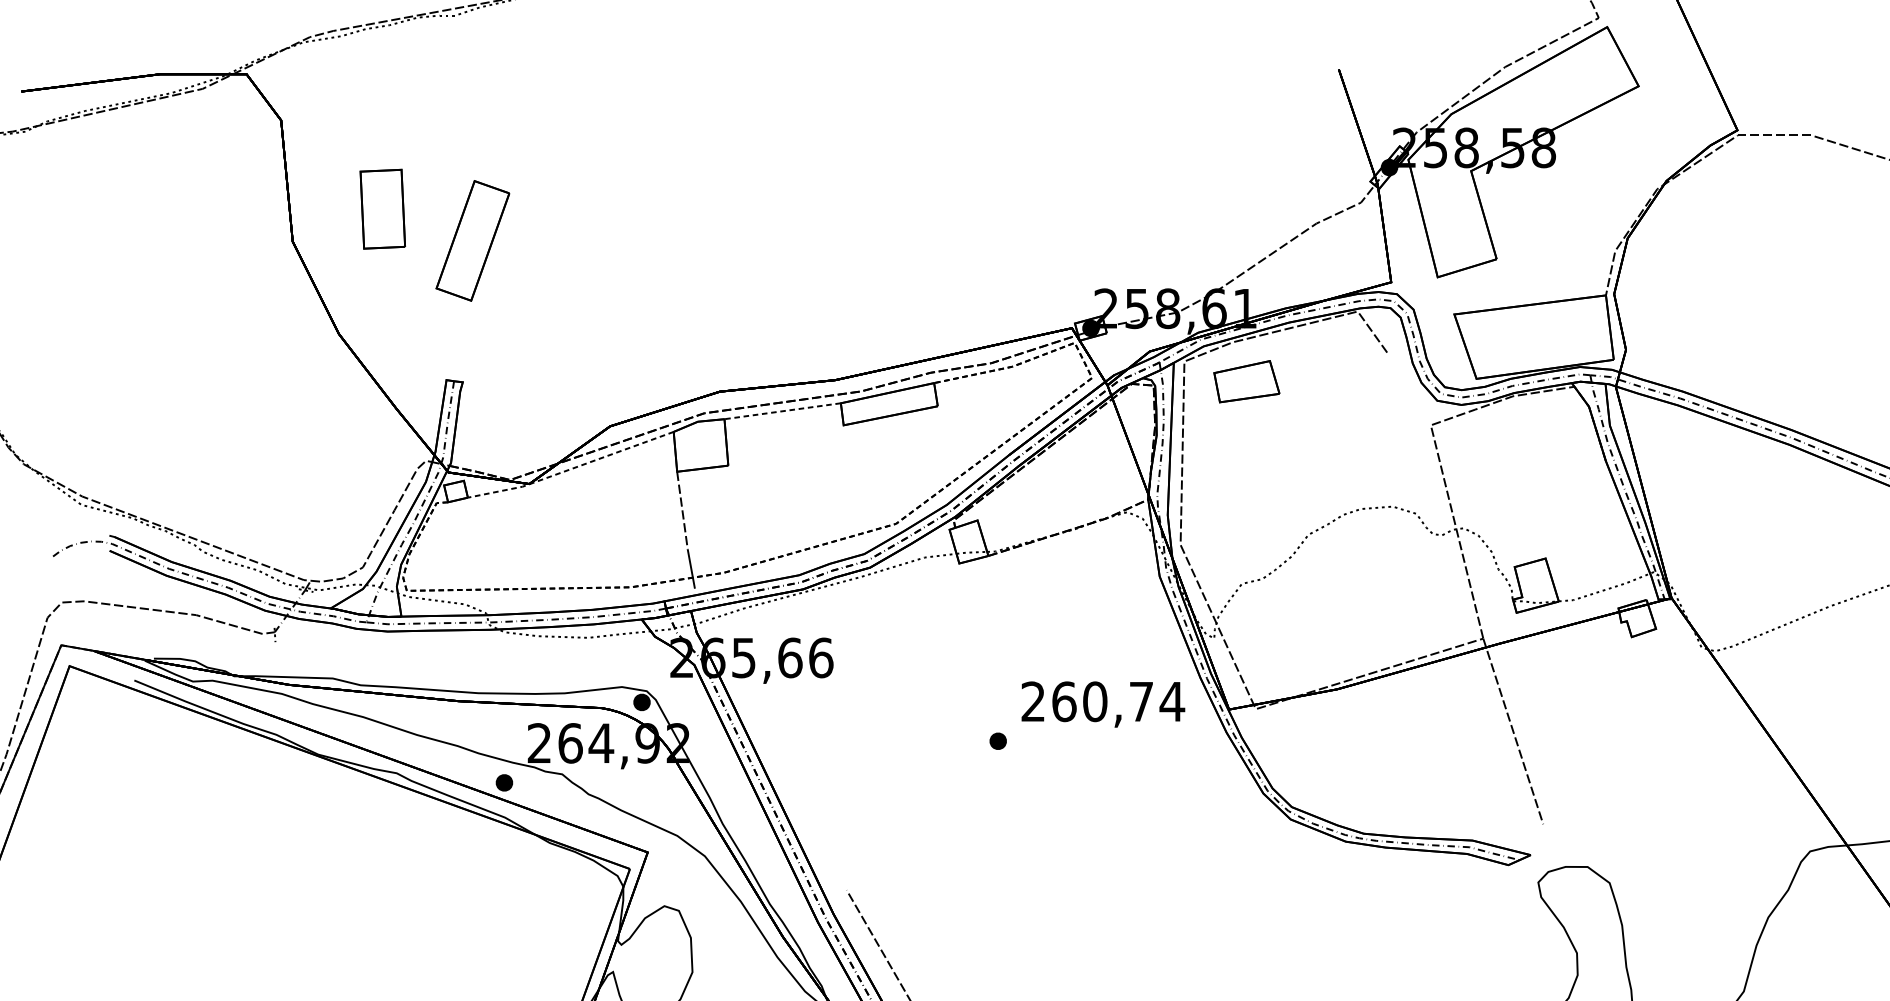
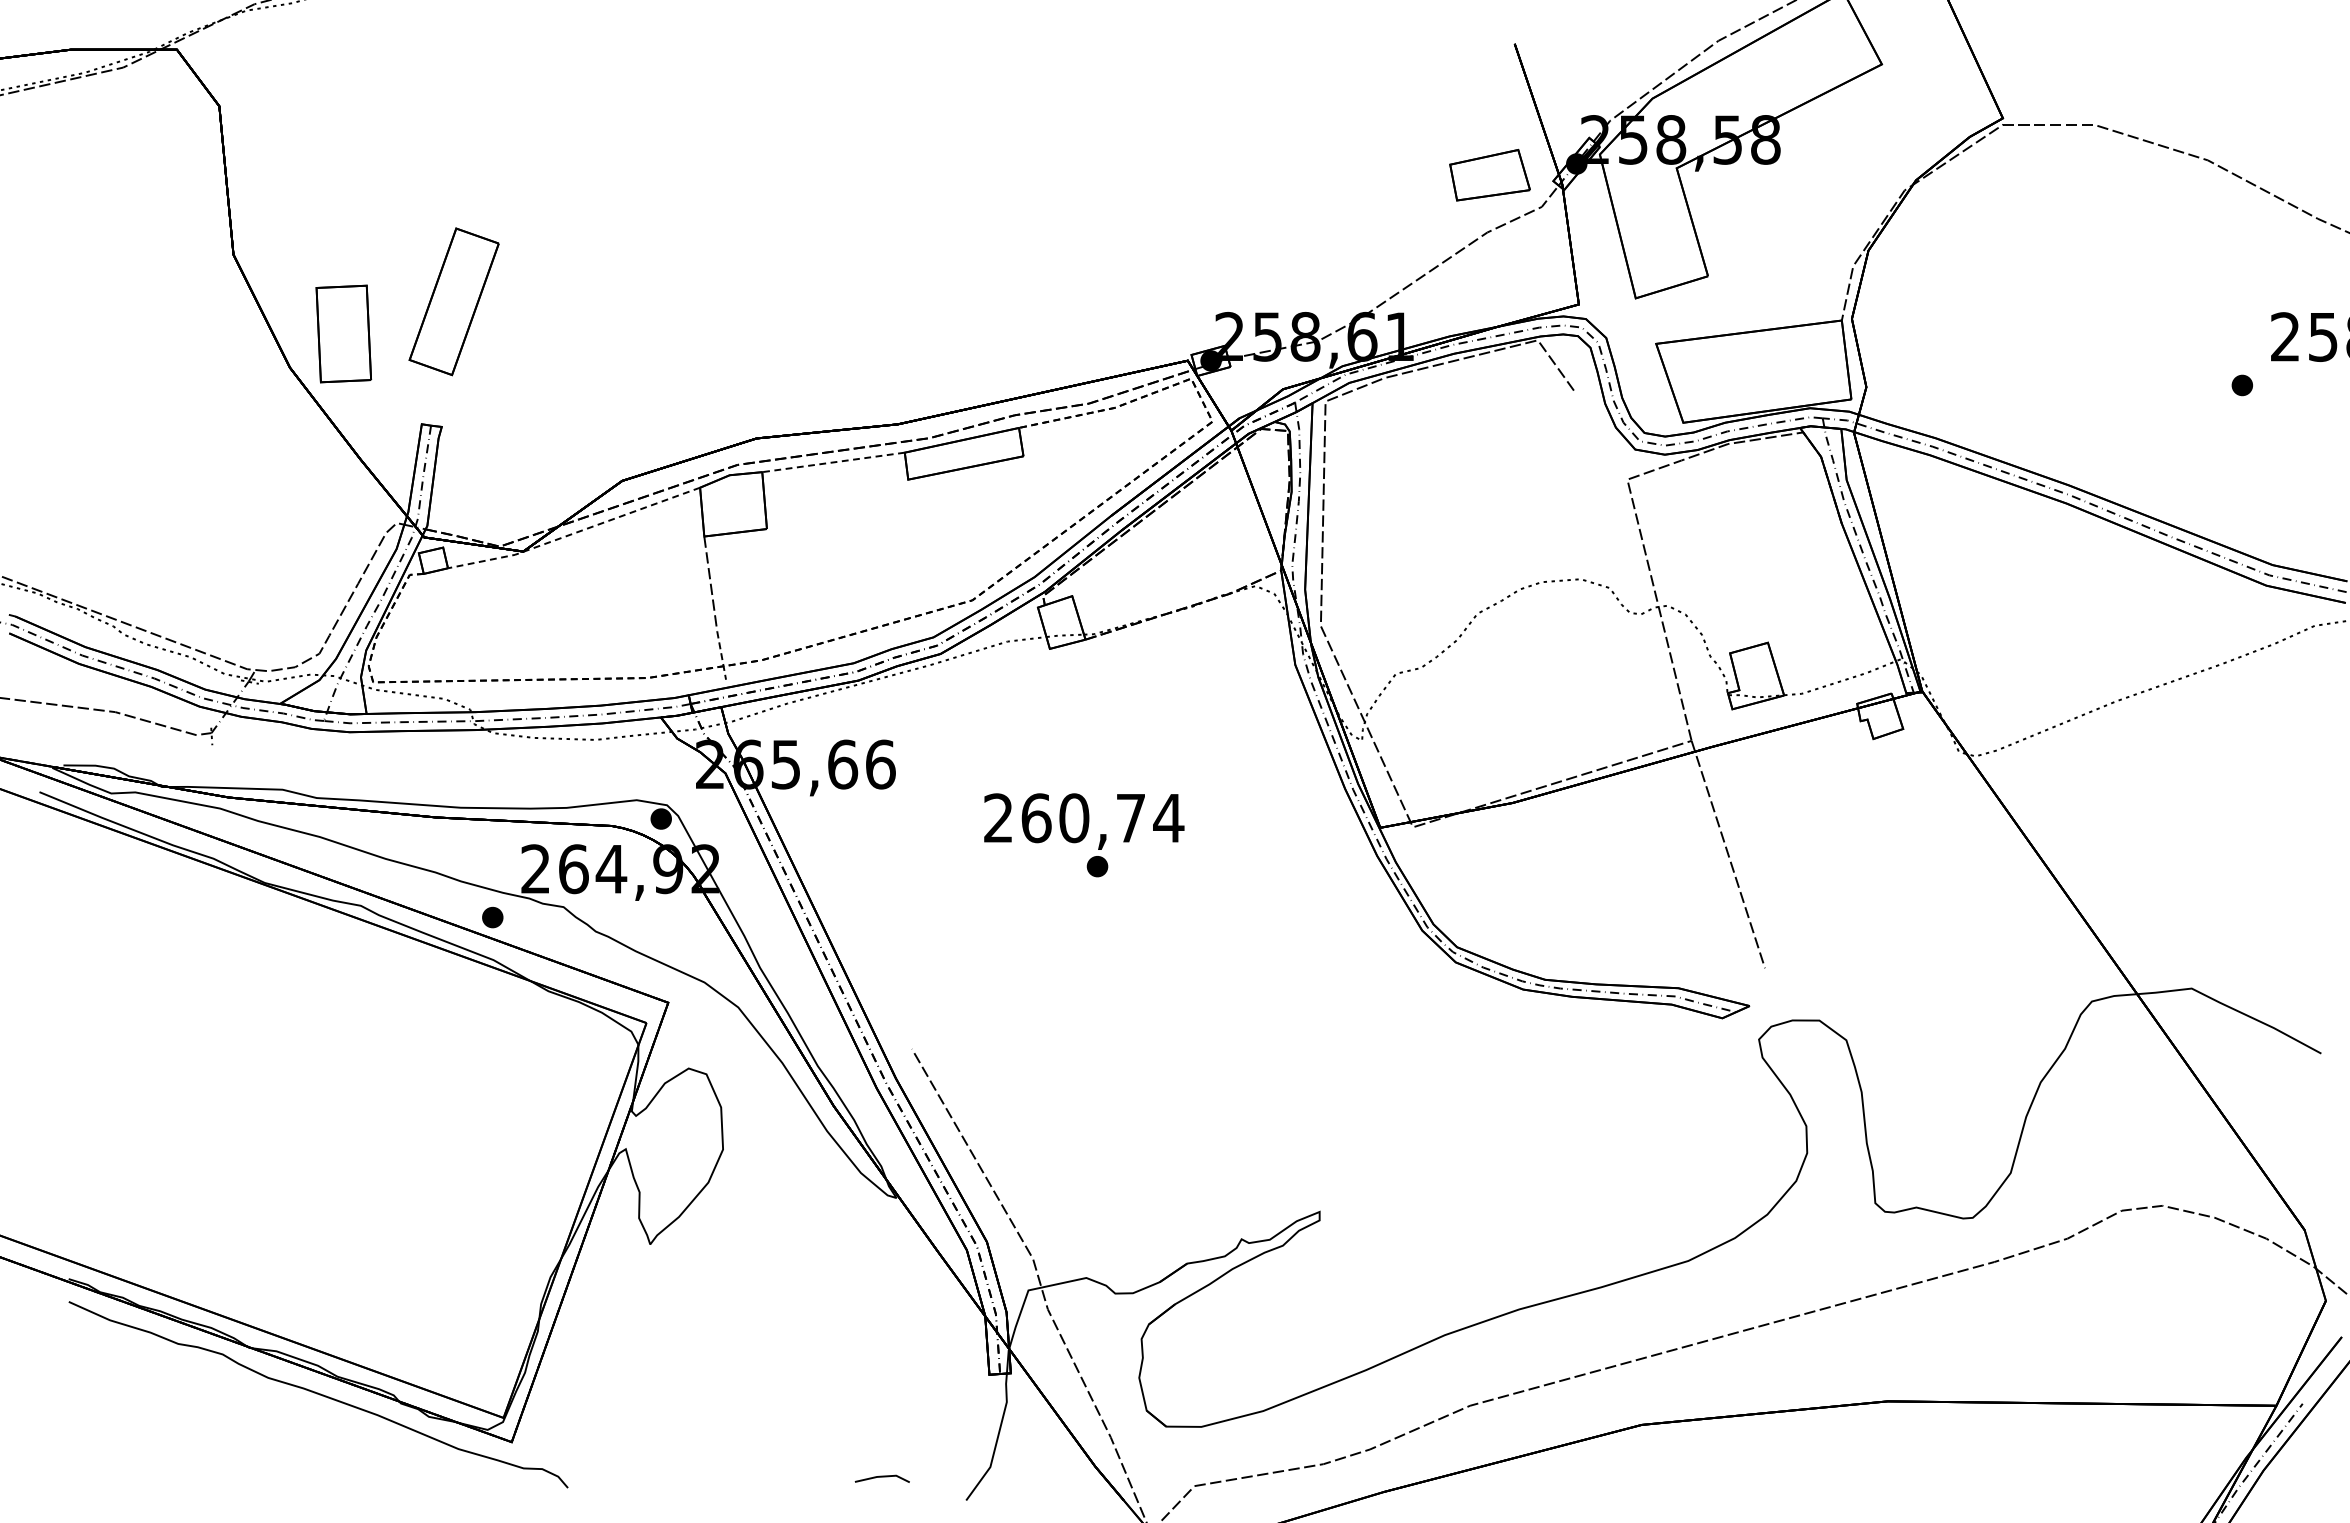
part: (382, 208) -> (343, 333), moved
part: (472, 240) -> (453, 301), moved
part: (1246, 381) -> (1489, 174), moved
line: (691, 569) -> (721, 656), solid -> dashed
text: (1103, 704) -> (1084, 821), moved

